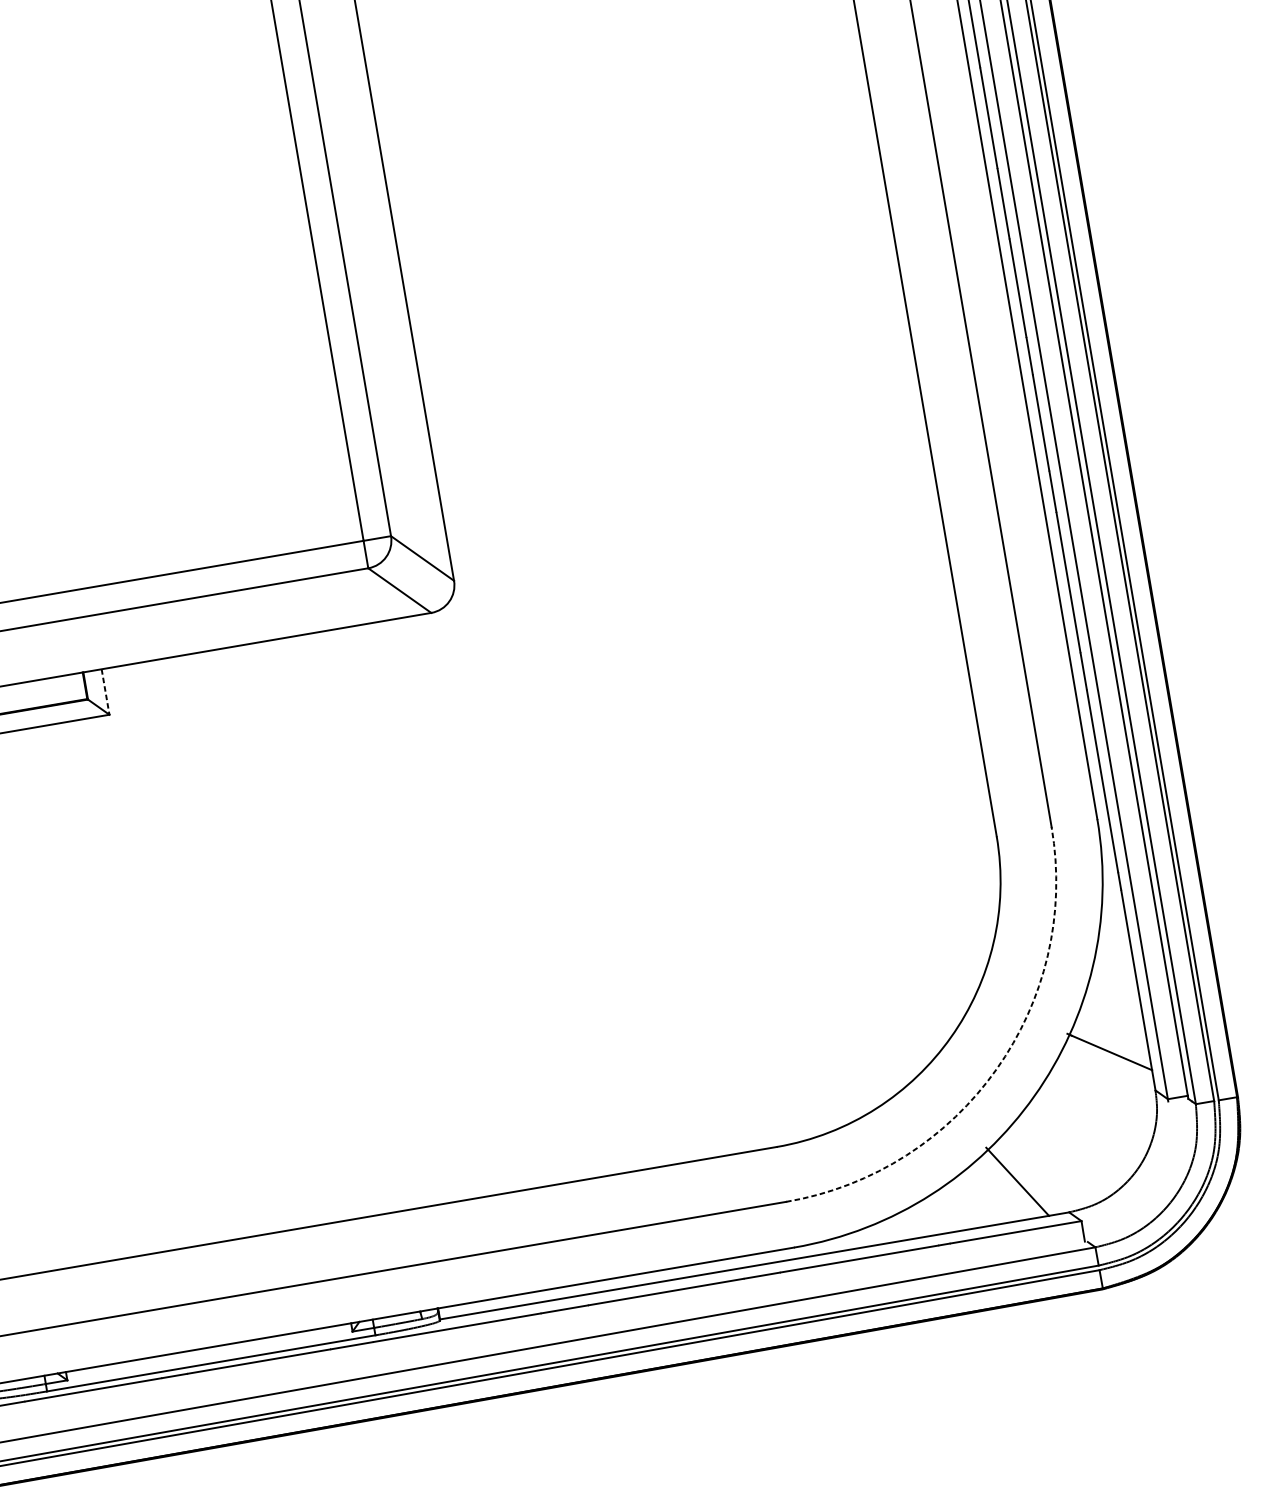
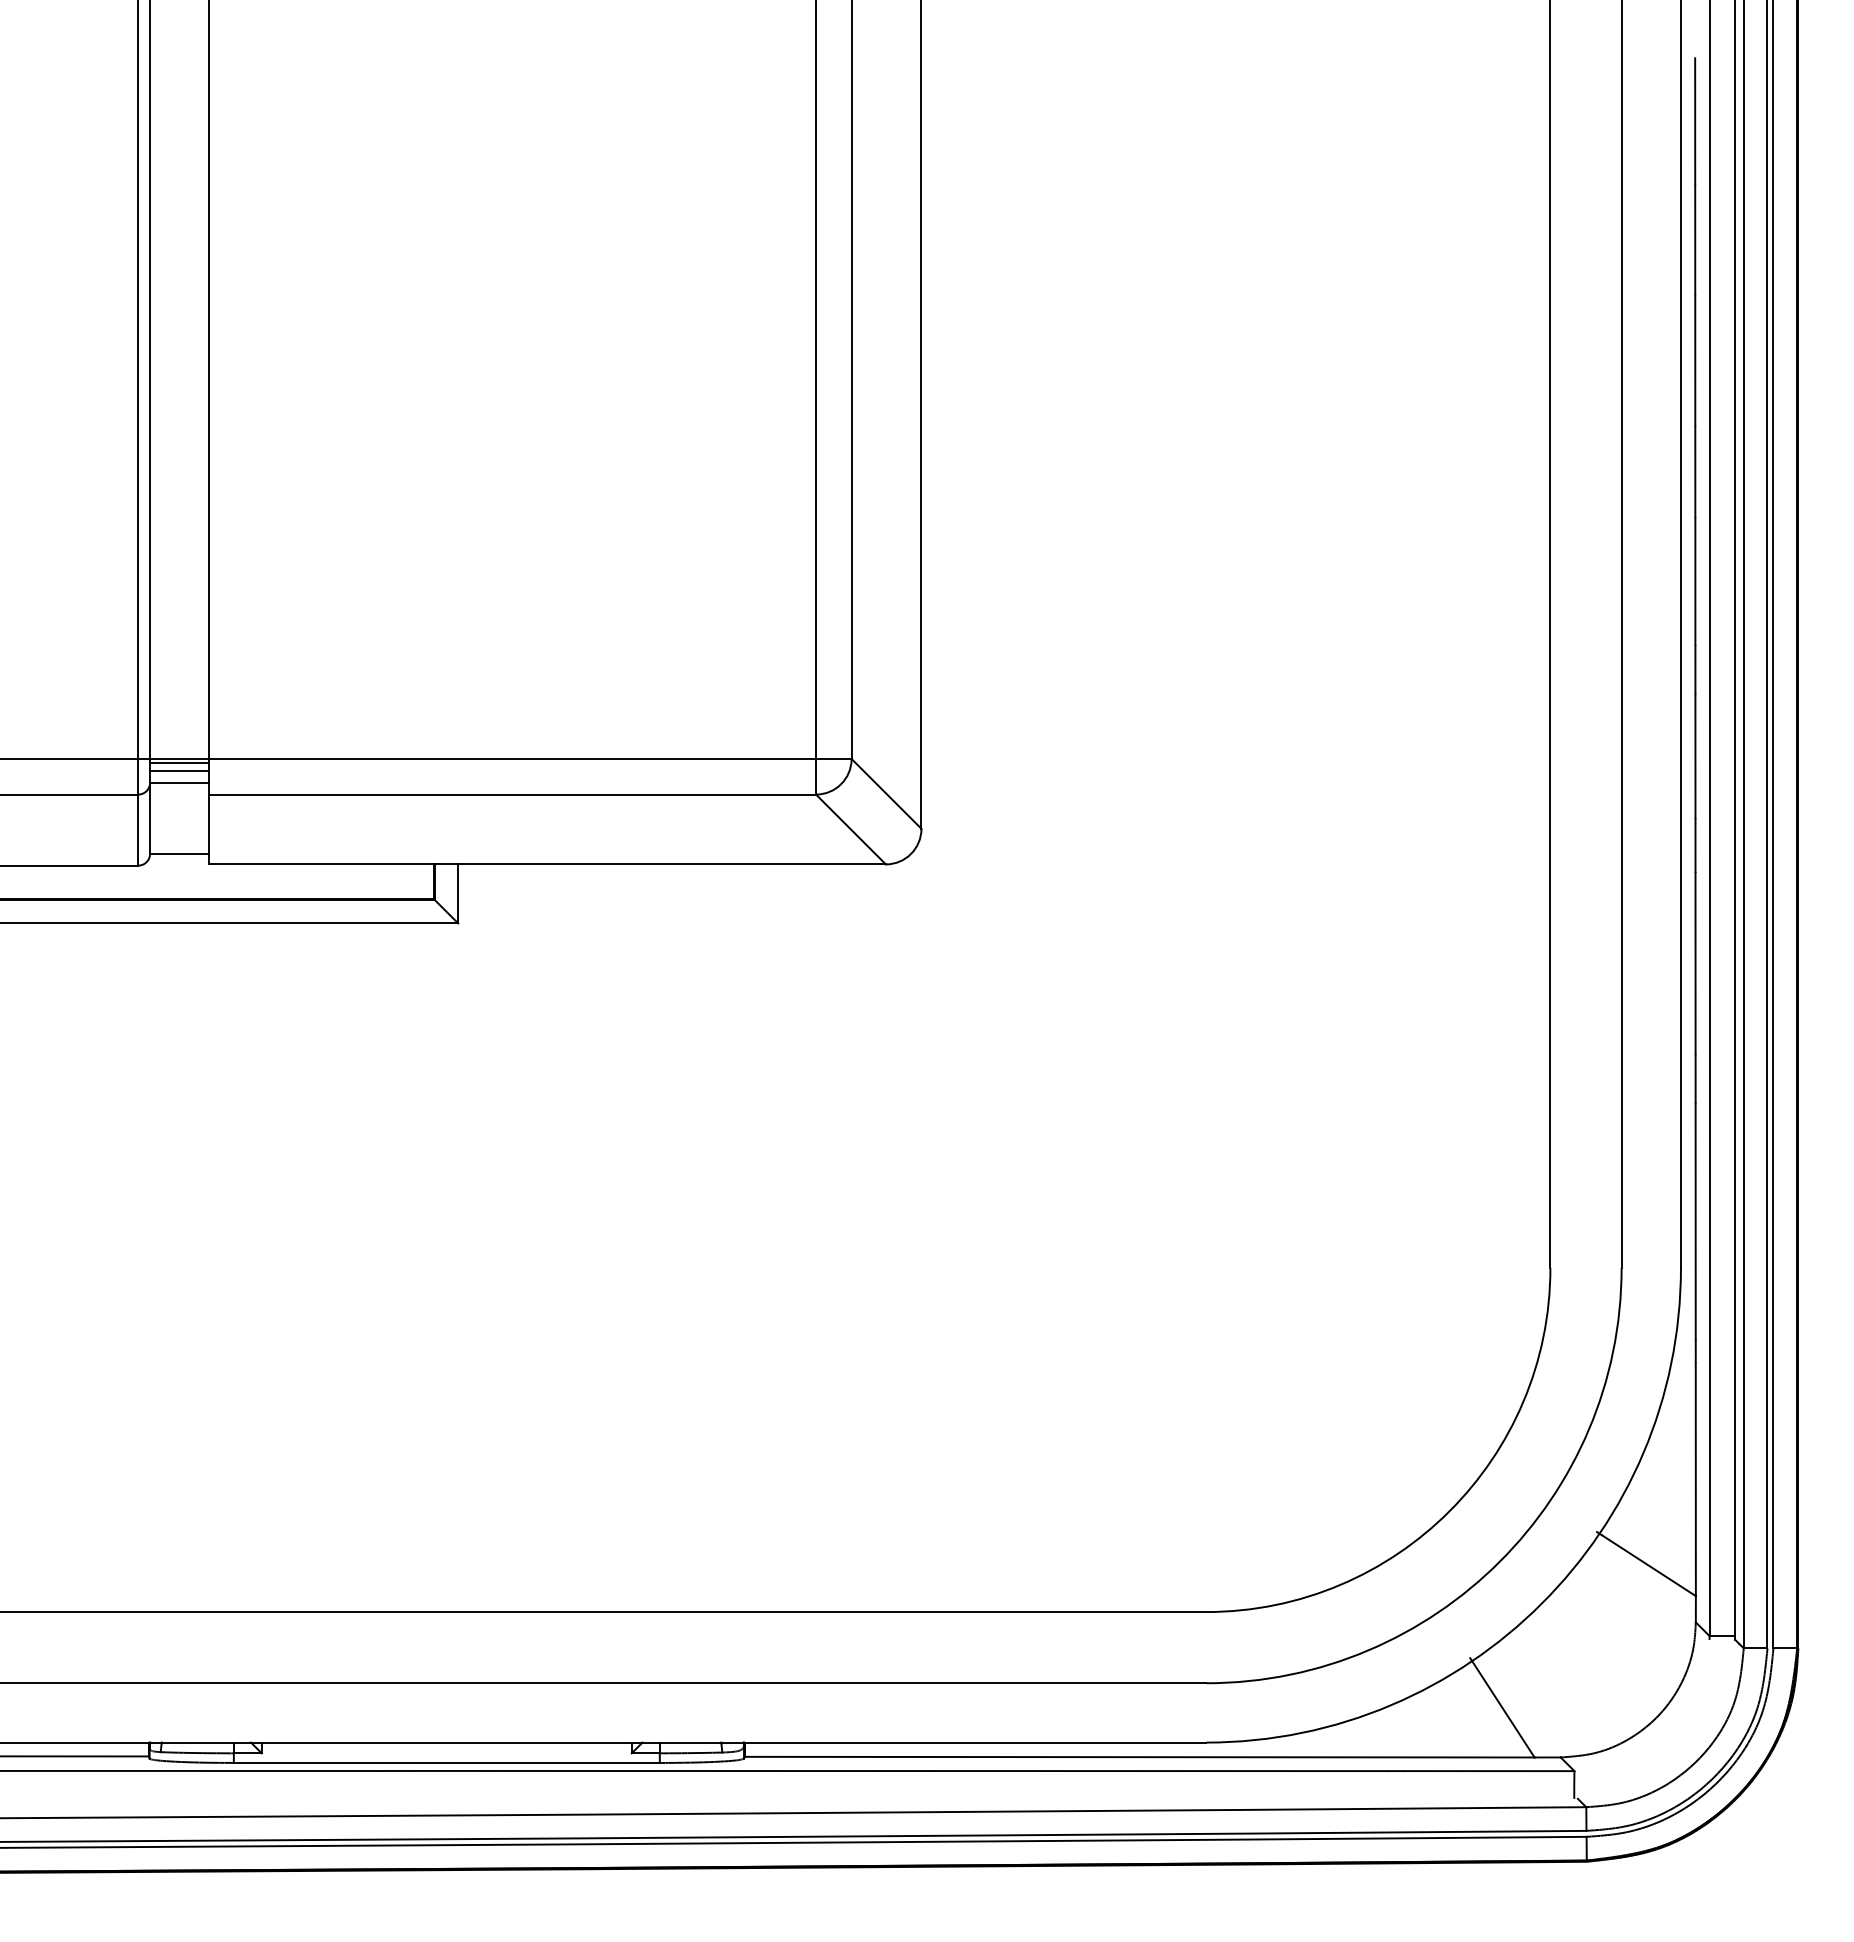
line: (105, 691) -> (458, 893), dashed -> solid
arc: (996, 1069) -> (1499, 1561), dashed -> solid

